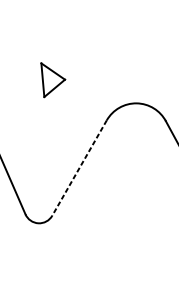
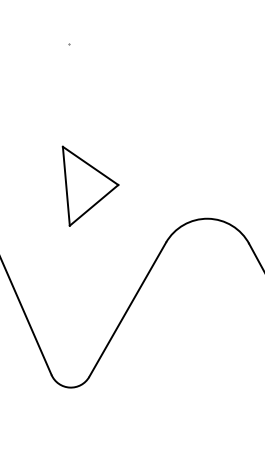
part: (53, 79) -> (90, 185), size x1.67
line: (79, 168) -> (127, 310), dashed -> solid

